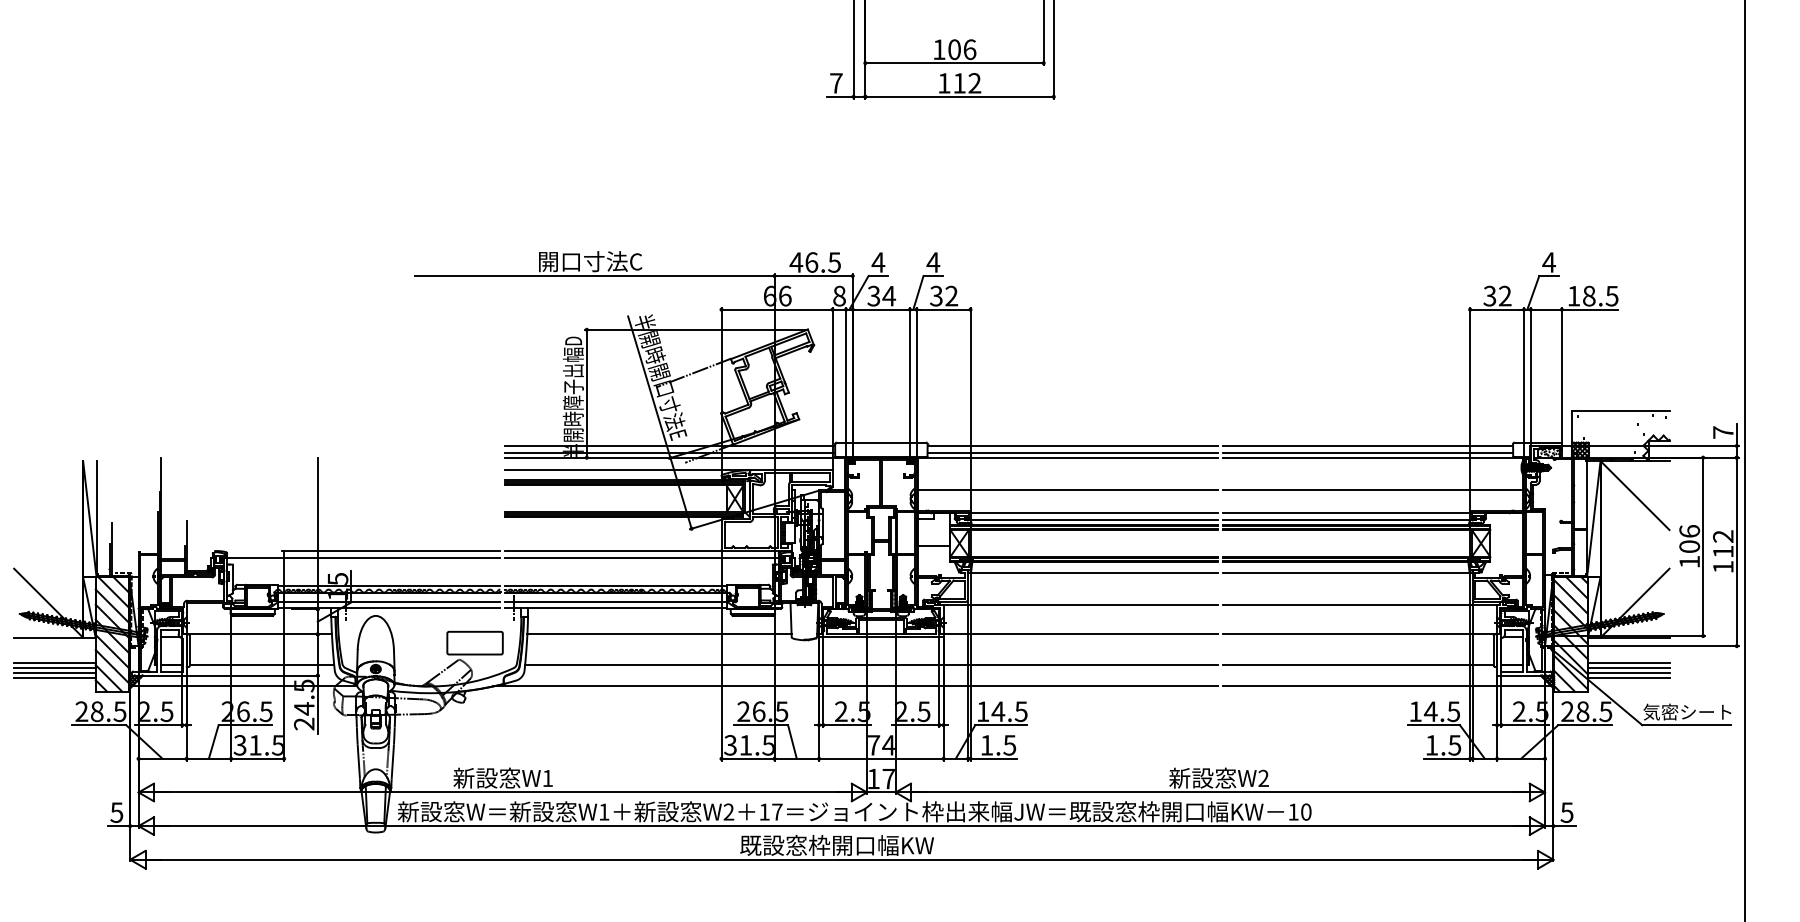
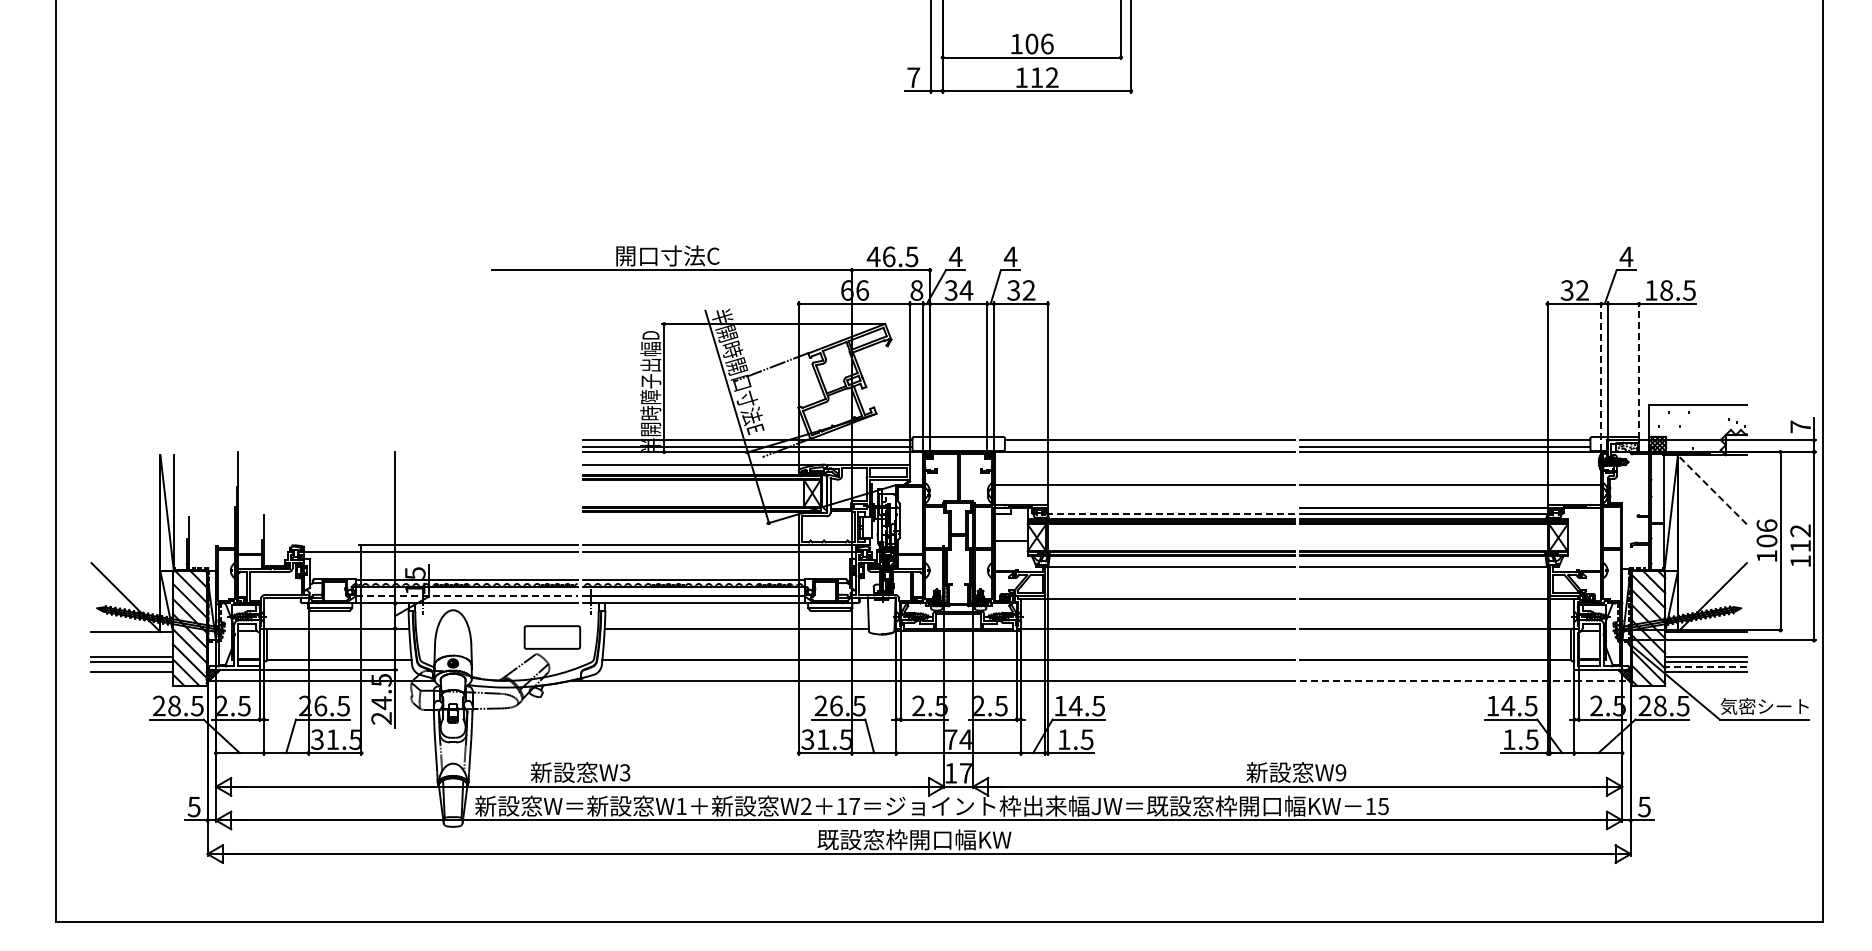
line: (1562, 376) -> (1639, 370), solid -> dashed
line: (1524, 382) -> (1601, 376), solid -> dashed
line: (1072, 452) -> (1149, 446), removed
line: (1635, 495) -> (1712, 489), solid -> dashed
line: (1094, 513) -> (1171, 507), removed
line: (1094, 520) -> (1171, 514), solid -> dashed
line: (390, 602) -> (467, 596), solid -> dashed
line: (55, 673) -> (132, 667), removed
line: (1629, 673) -> (1706, 667), solid -> dashed
line: (1388, 686) -> (1465, 680), solid -> dashed
text: (547, 778) -> (624, 772), W1 -> W3
text: (1263, 778) -> (1340, 772), W2 -> W9
text: (1306, 811) -> (1383, 805), 10 -> 15

